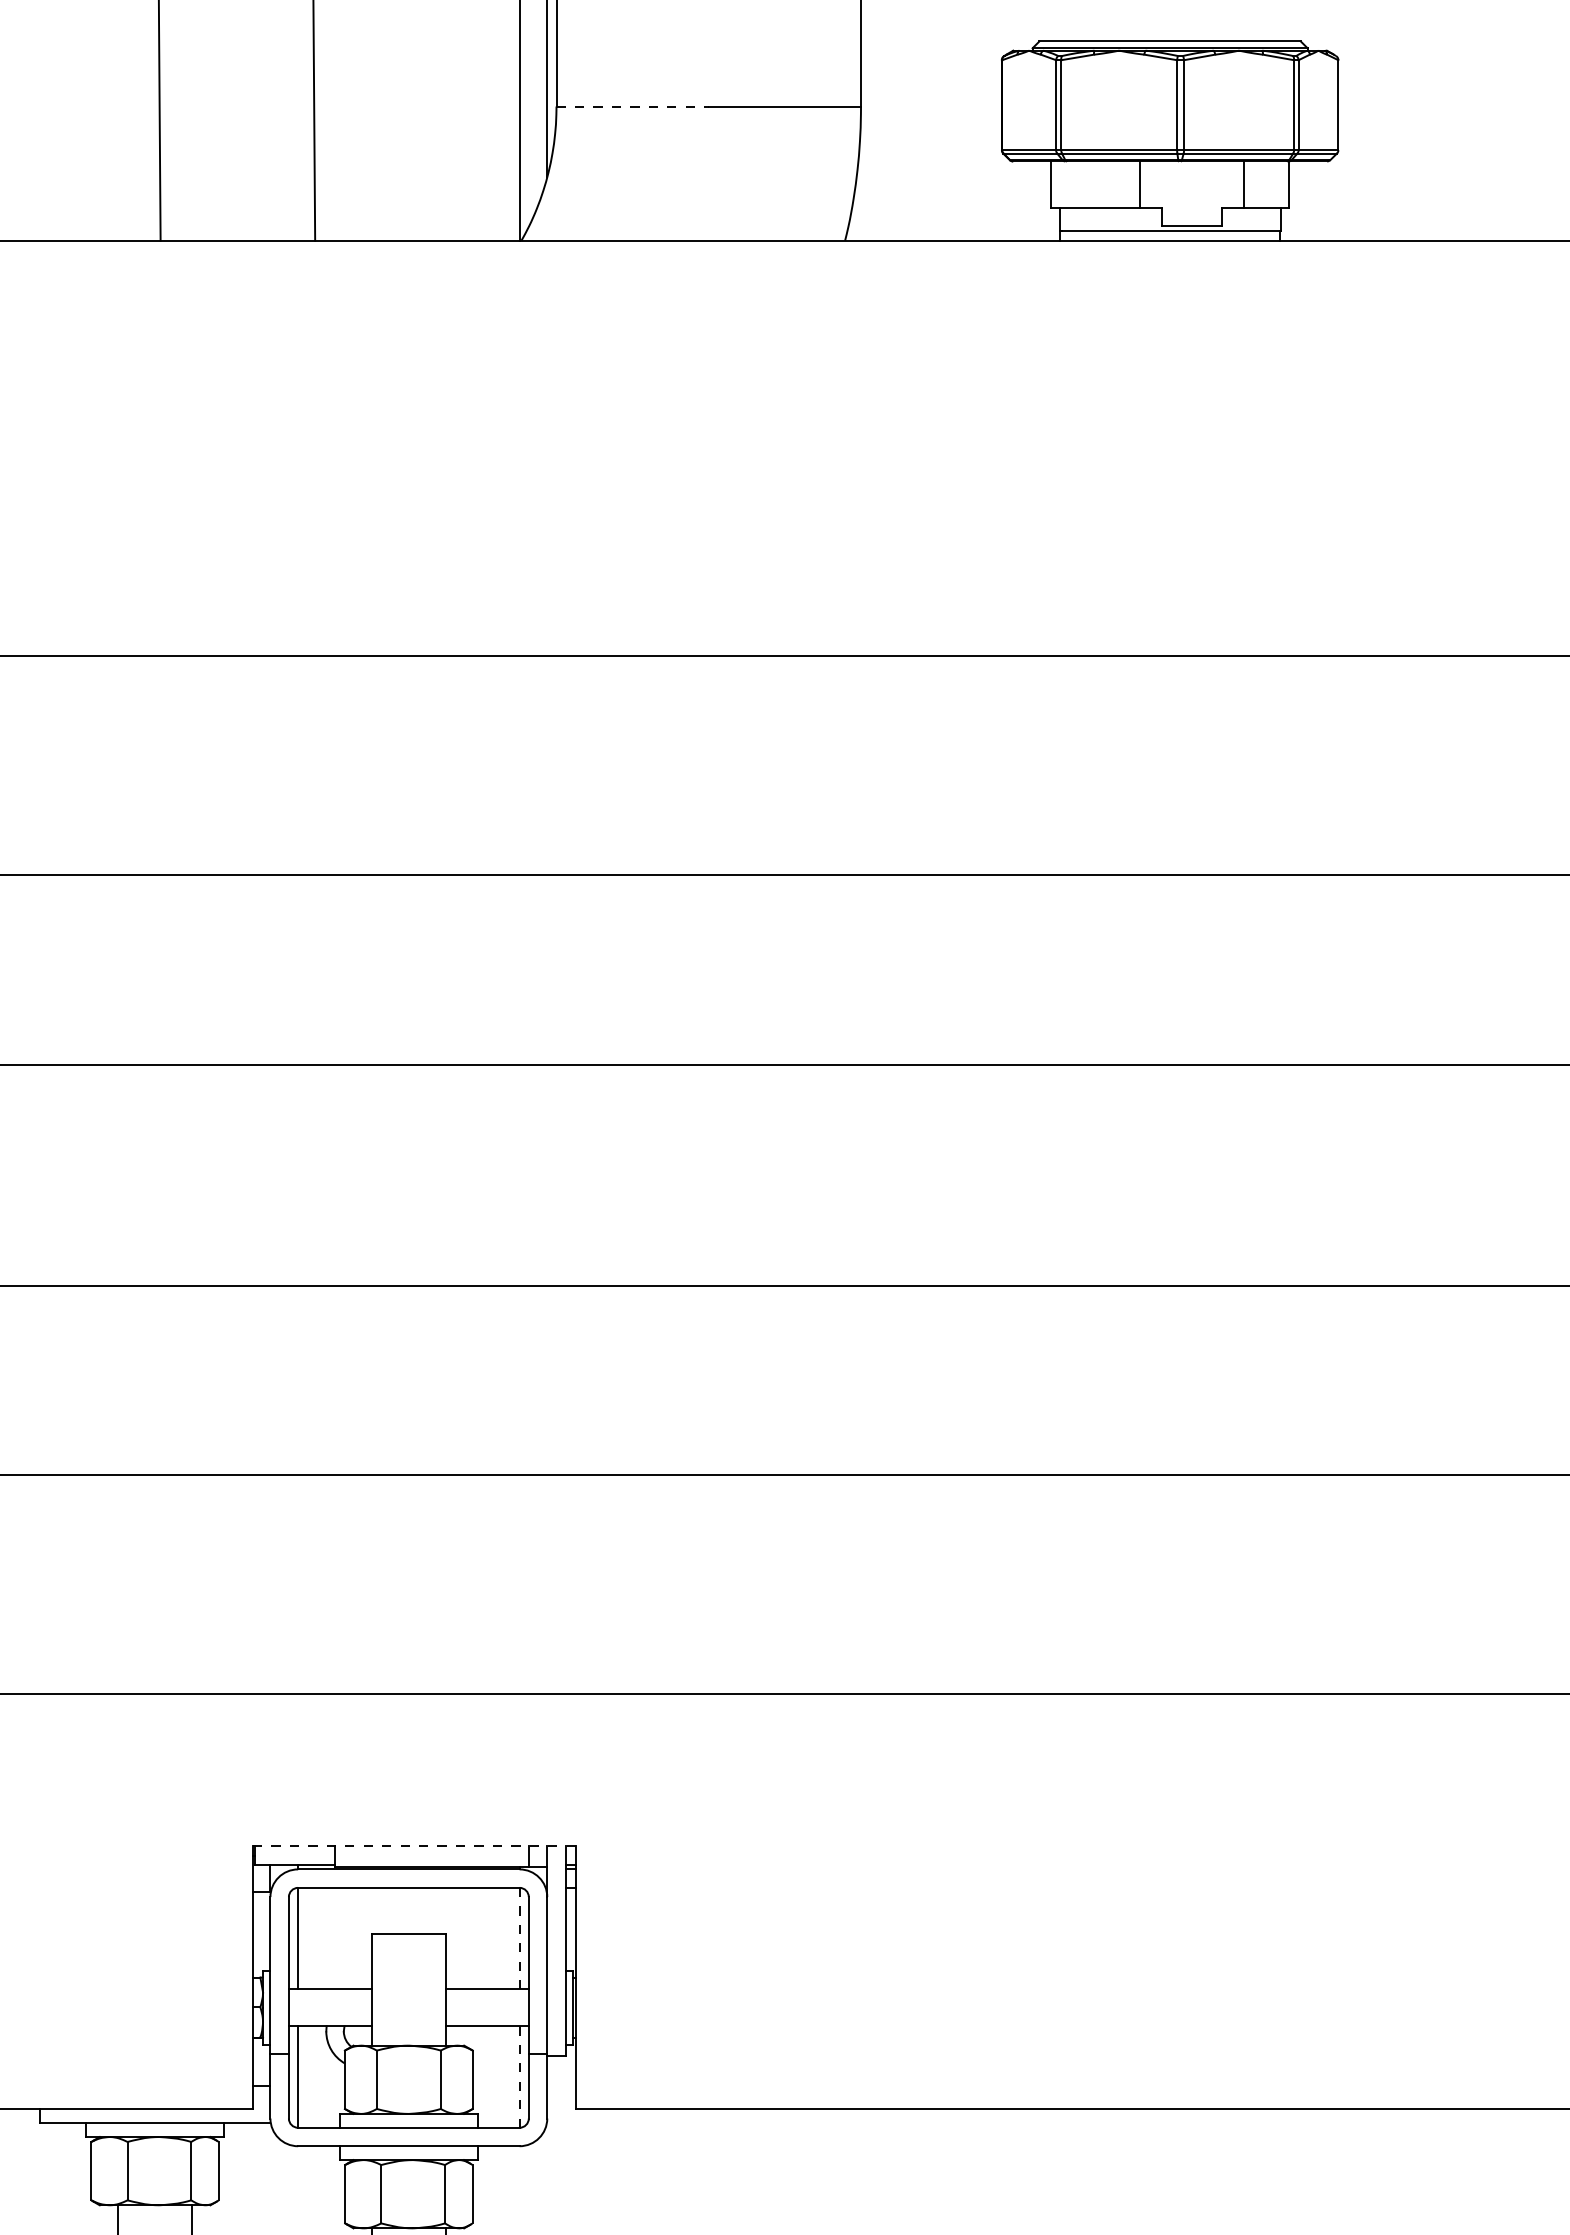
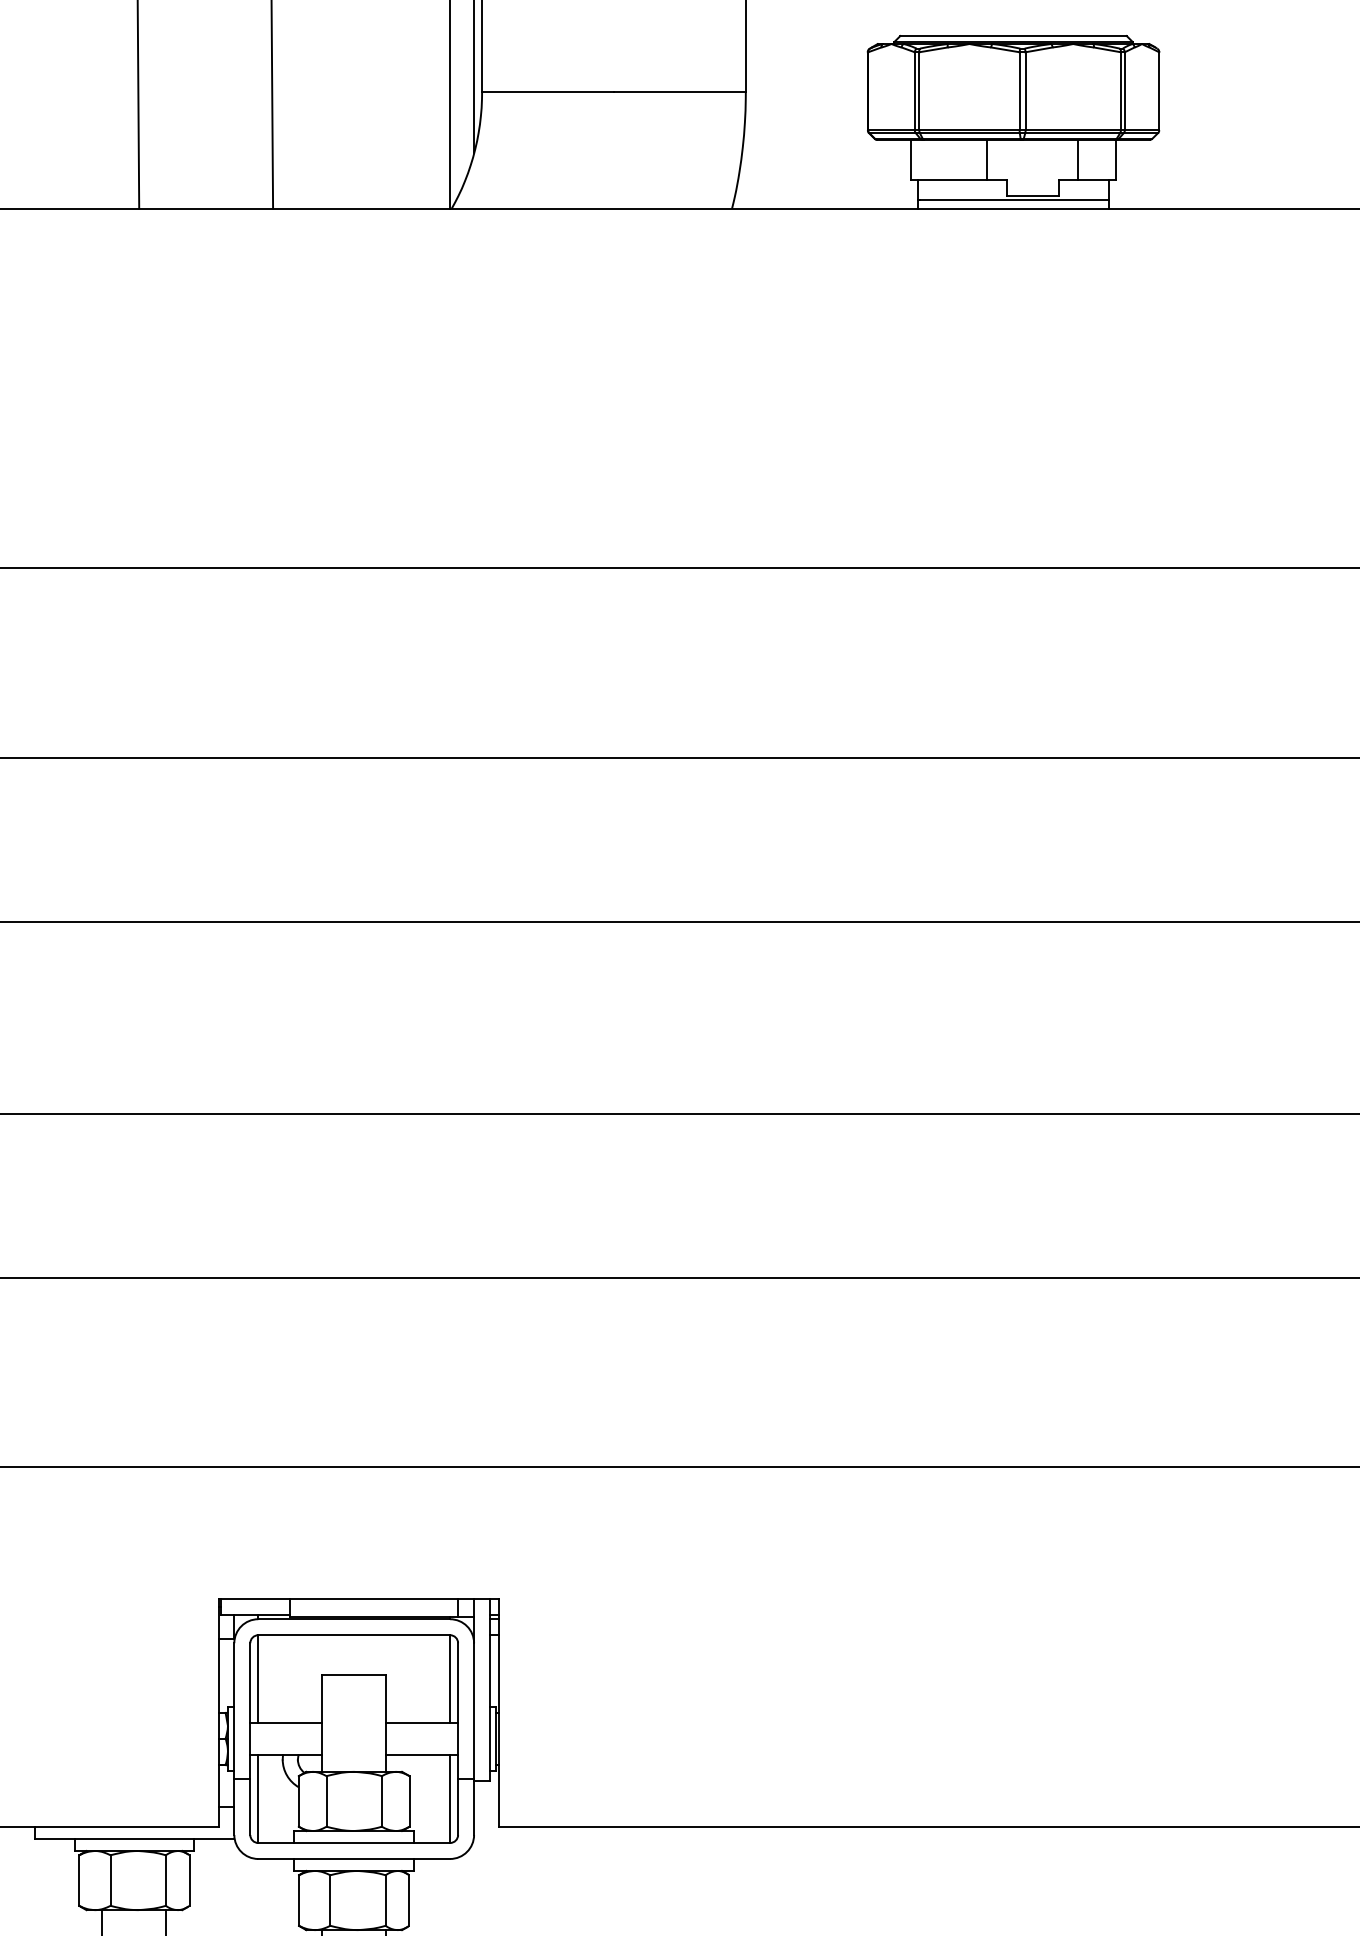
line: (633, 106) -> (548, 92), dashed -> solid
line: (414, 1846) -> (359, 1599), dashed -> solid
line: (520, 1938) -> (450, 1679), dashed -> solid
line: (520, 2077) -> (450, 1799), dashed -> solid

